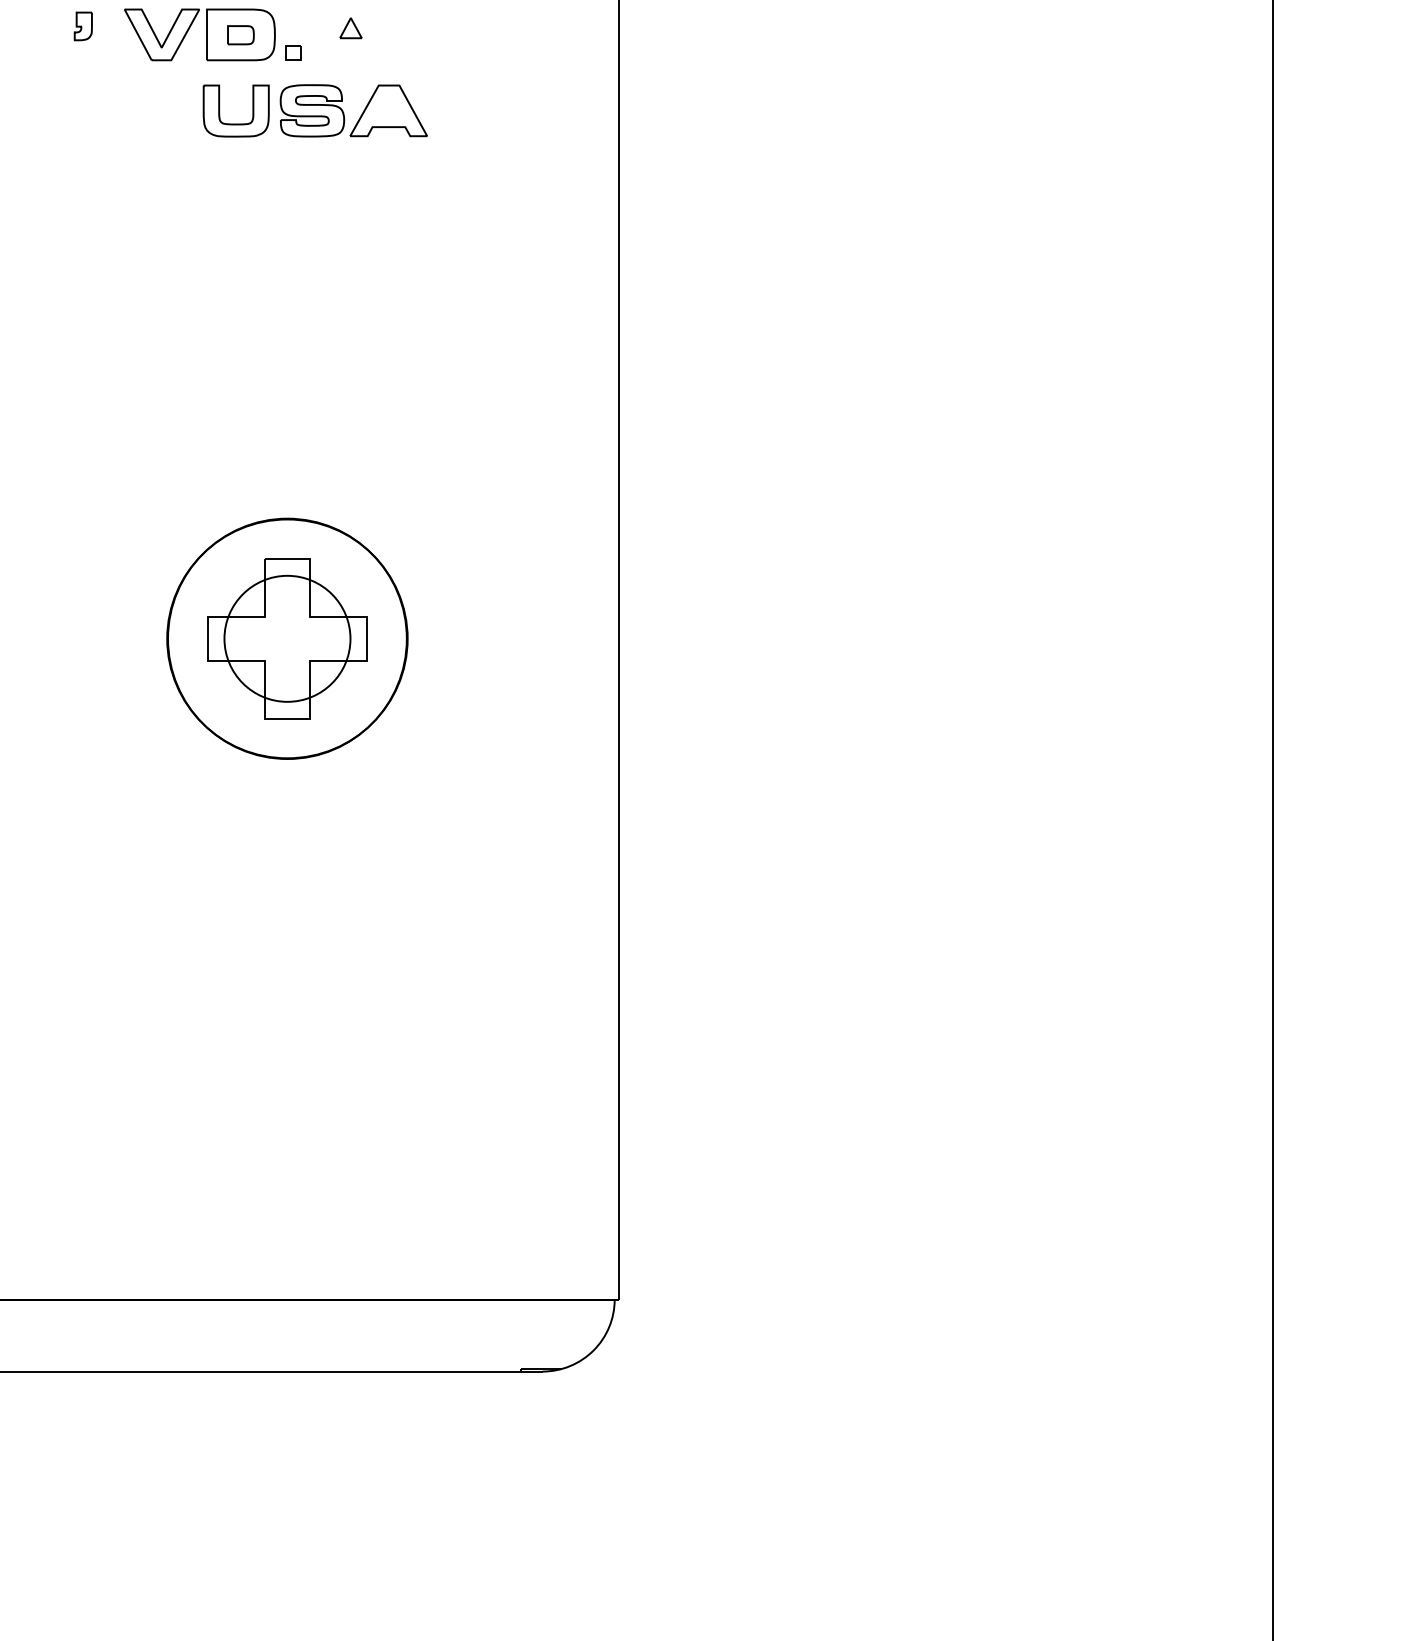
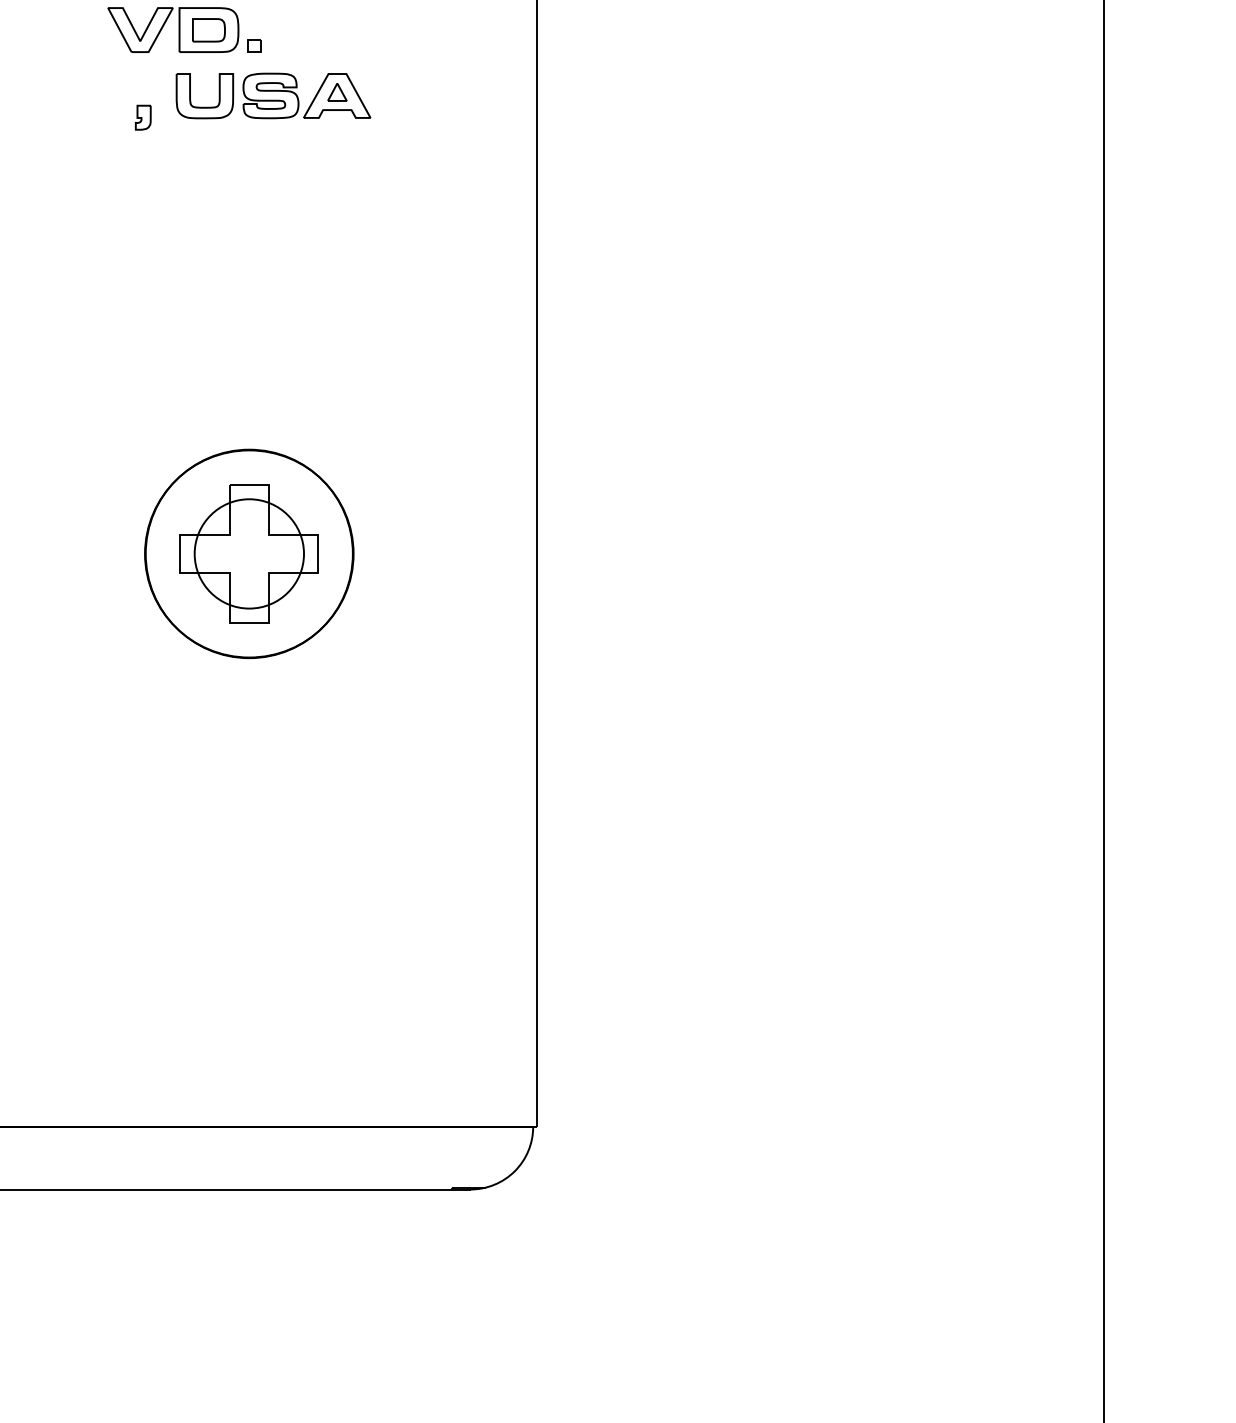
part: (83, 26) -> (143, 117), moved
part: (351, 28) -> (337, 92), moved
part: (240, 35) -> (208, 30), size x1.43

